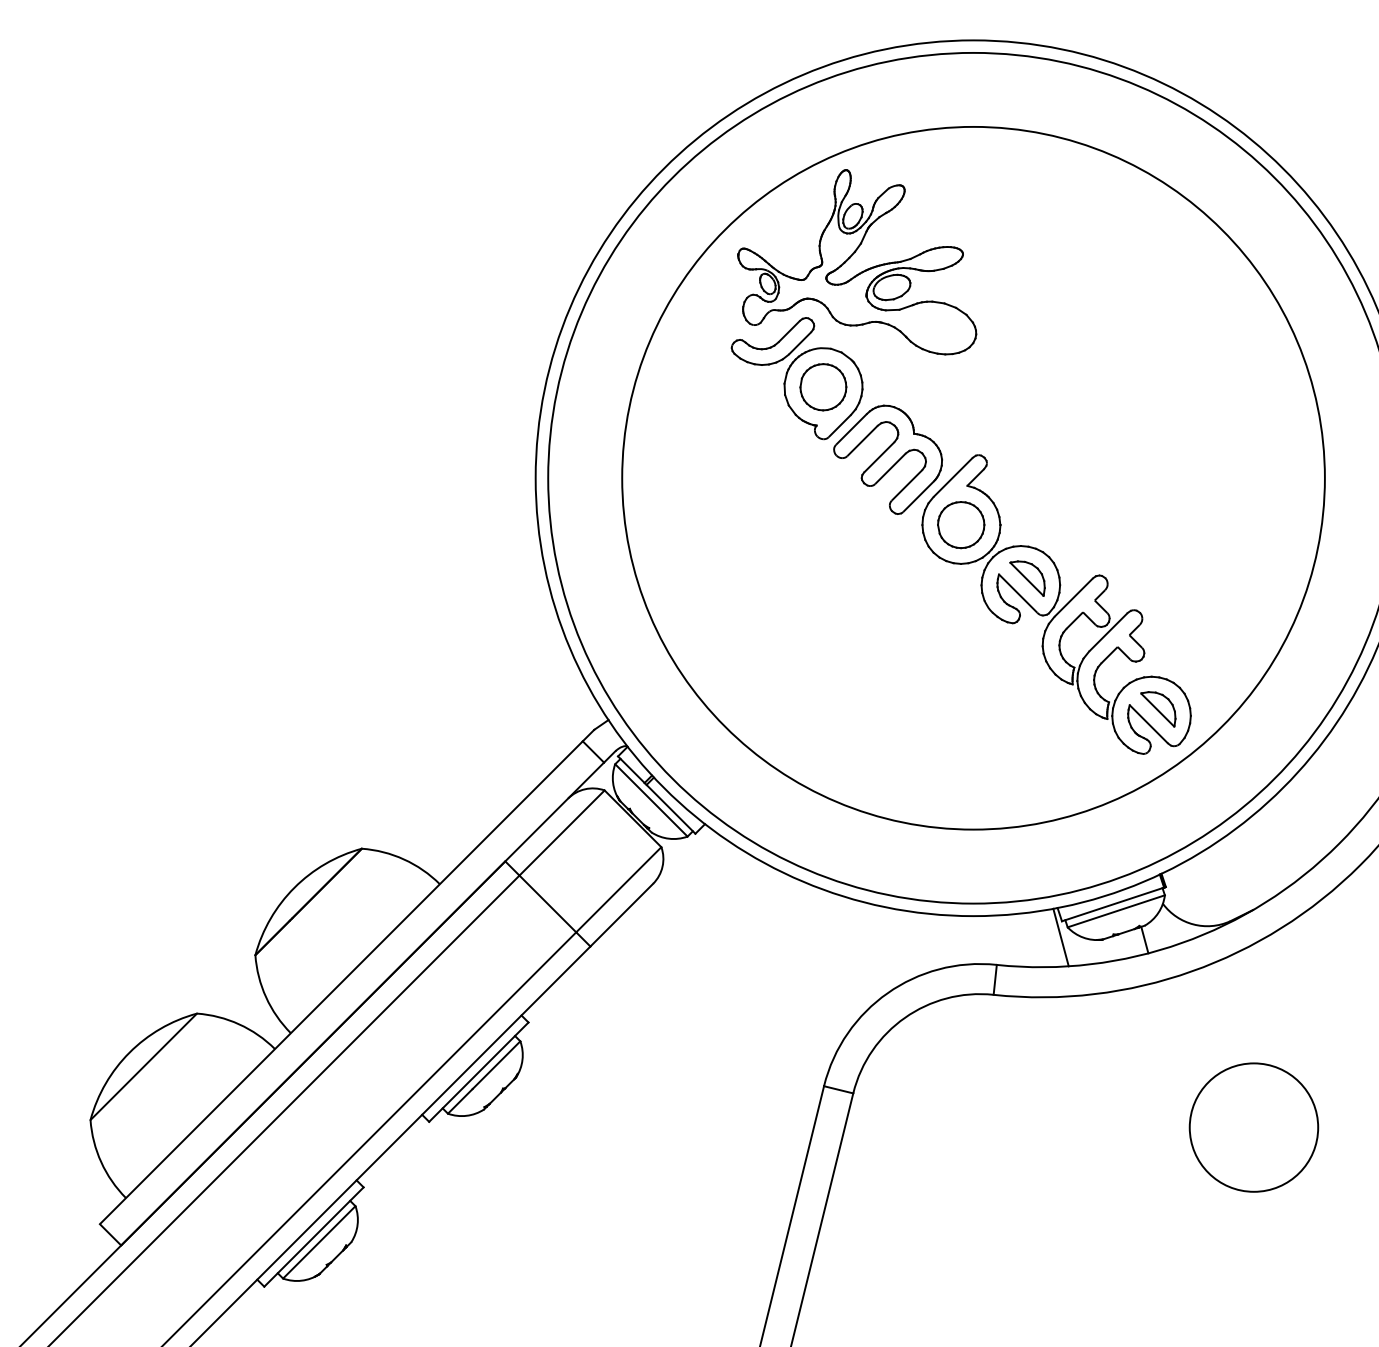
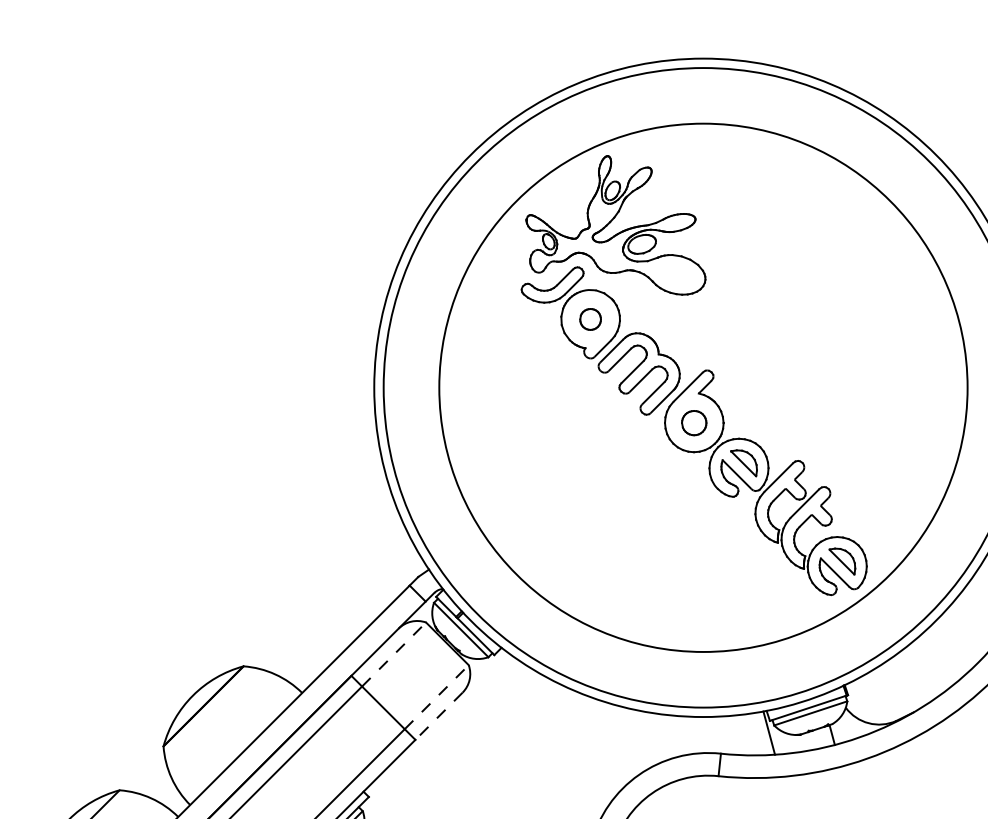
part: (823, 387) -> (590, 319), size x0.6
part: (961, 525) -> (694, 423), size x0.7
line: (562, 832) -> (394, 654), solid -> dashed
line: (619, 889) -> (437, 696), solid -> dashed
line: (621, 915) -> (438, 716), solid -> dashed

